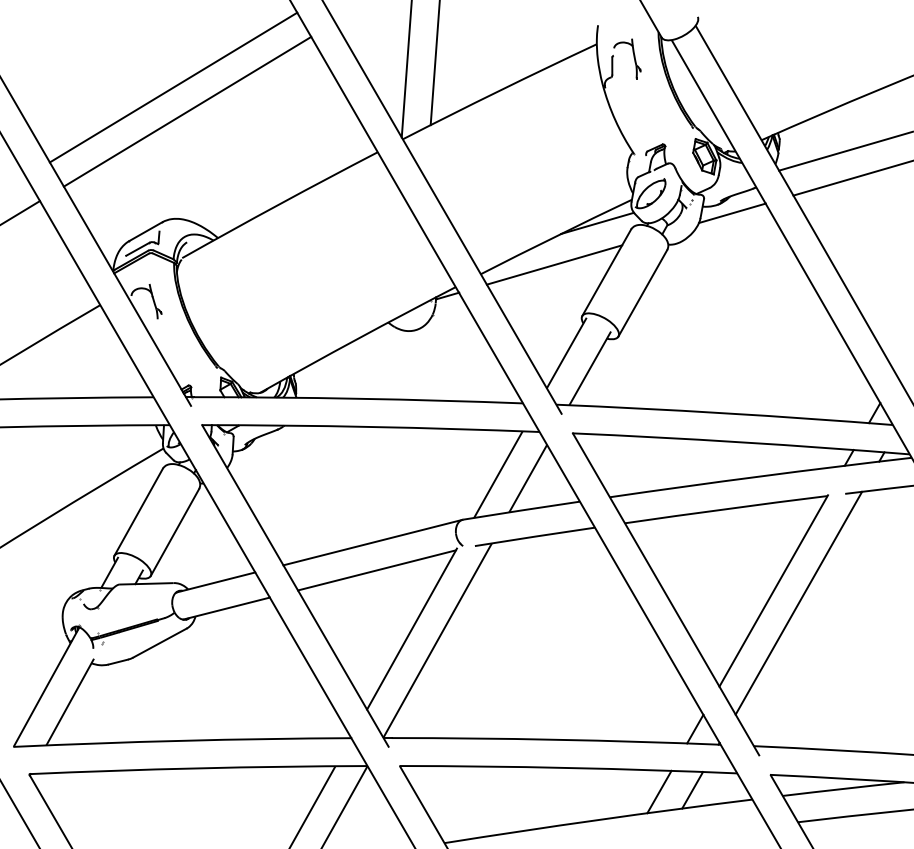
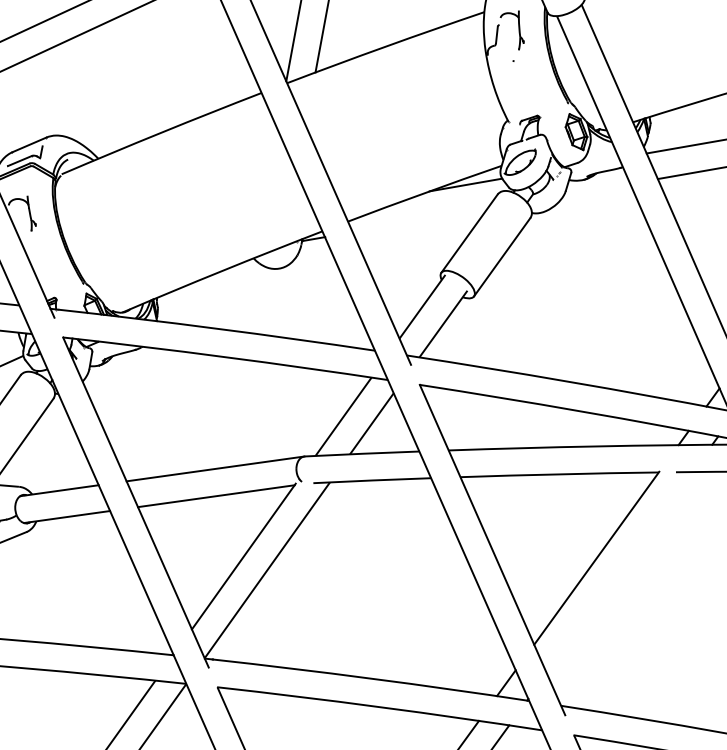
line: (732, 213) -> (597, 189), removed
line: (554, 264) -> (420, 220), removed
line: (798, 602) -> (619, 572), removed

